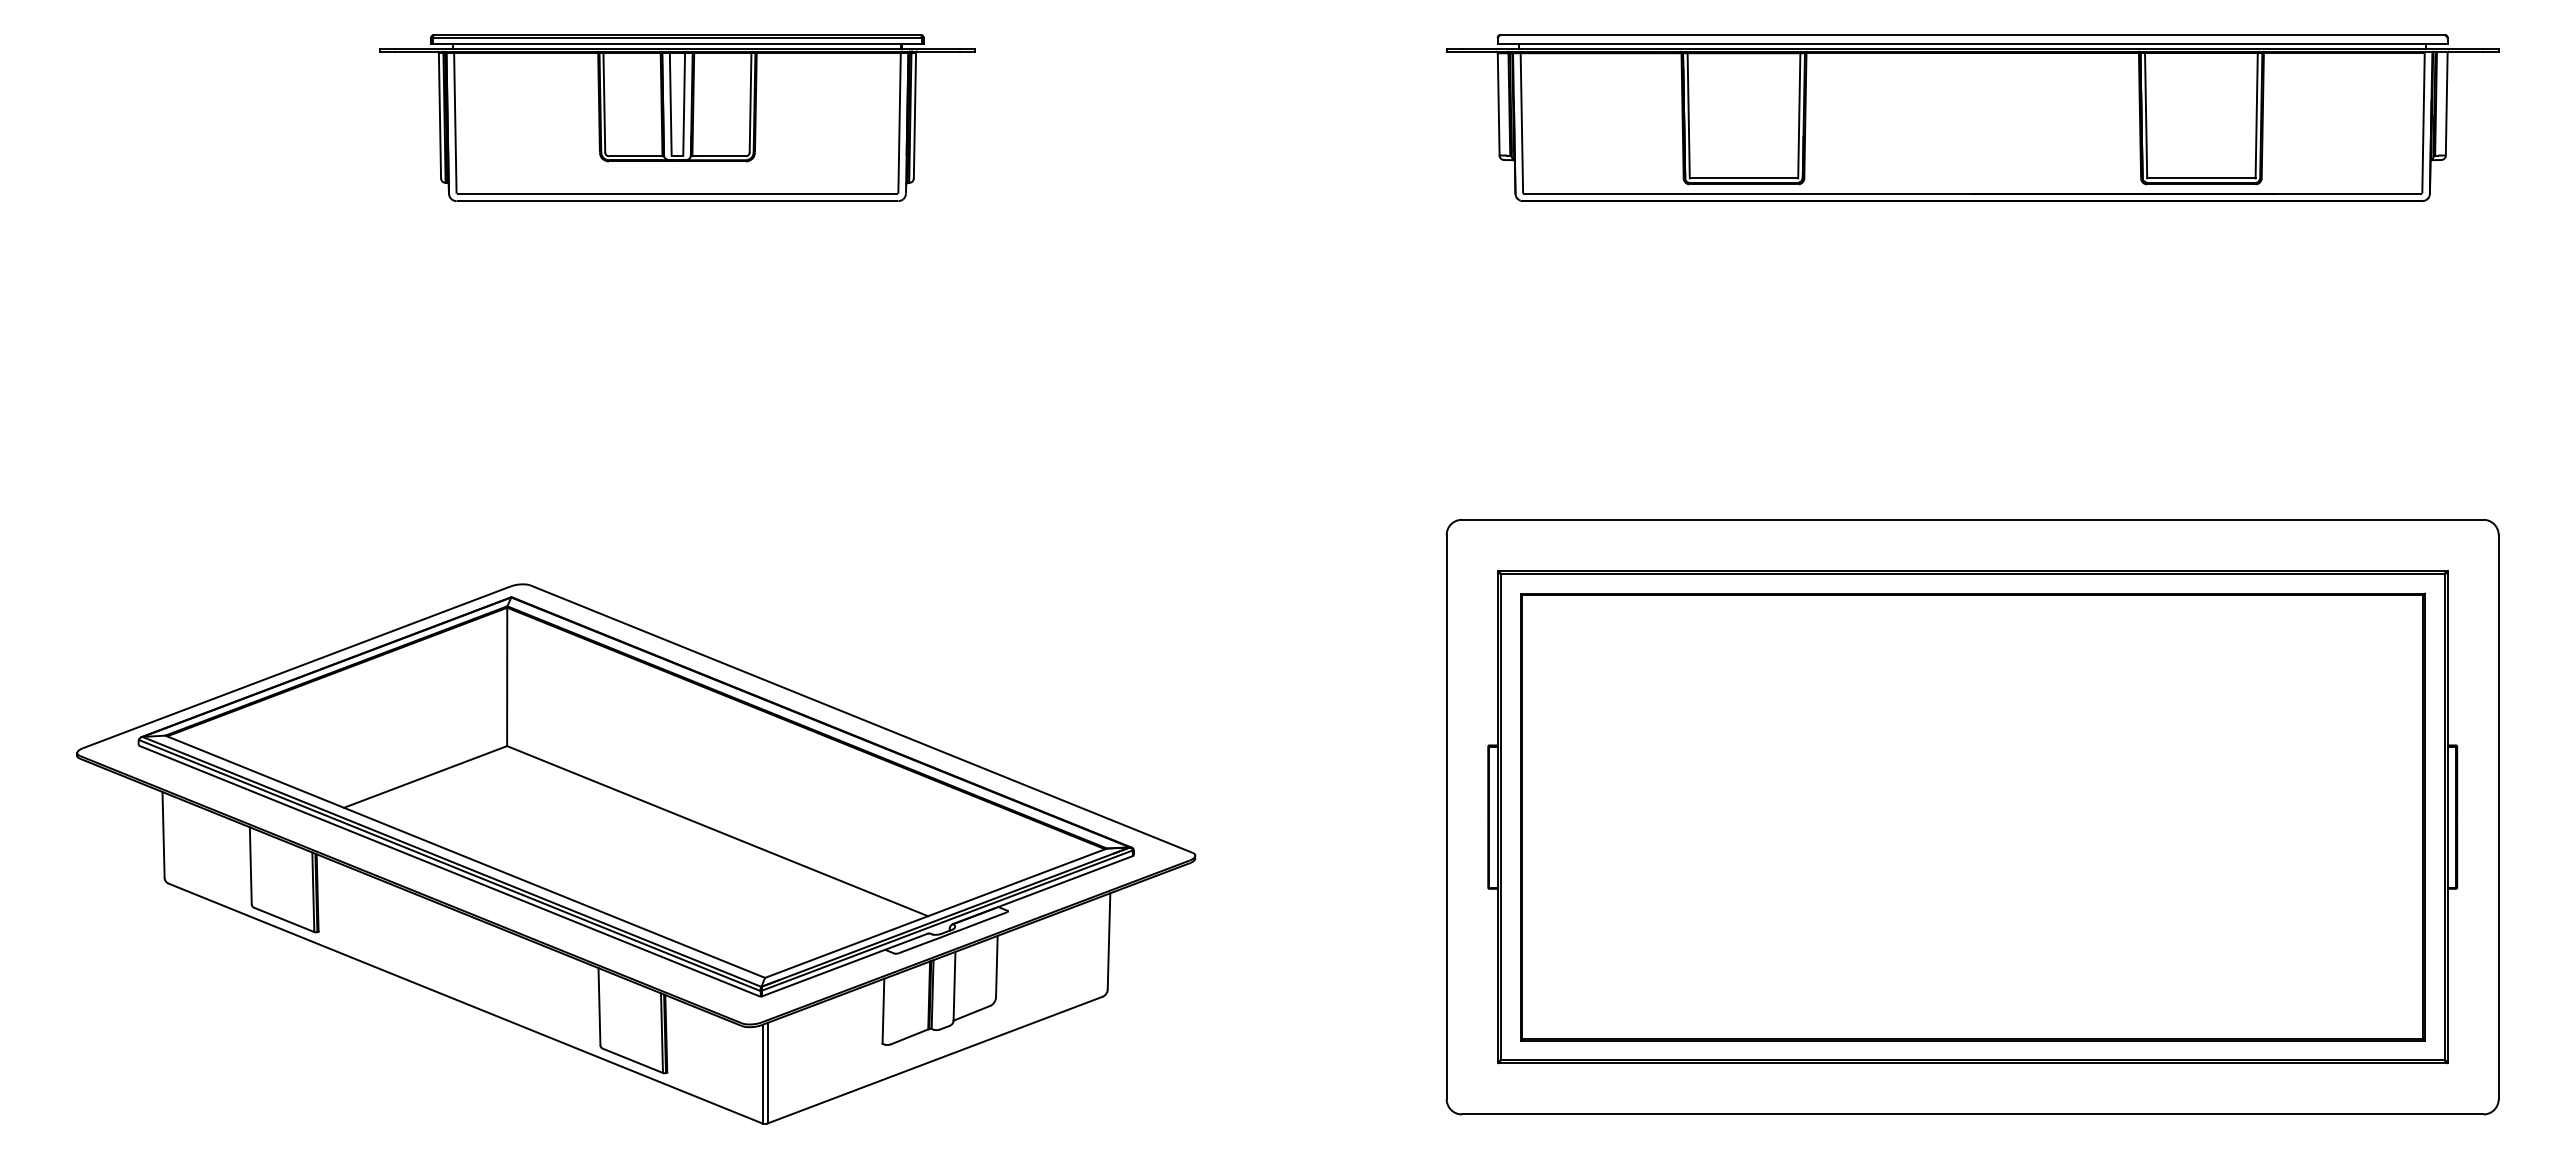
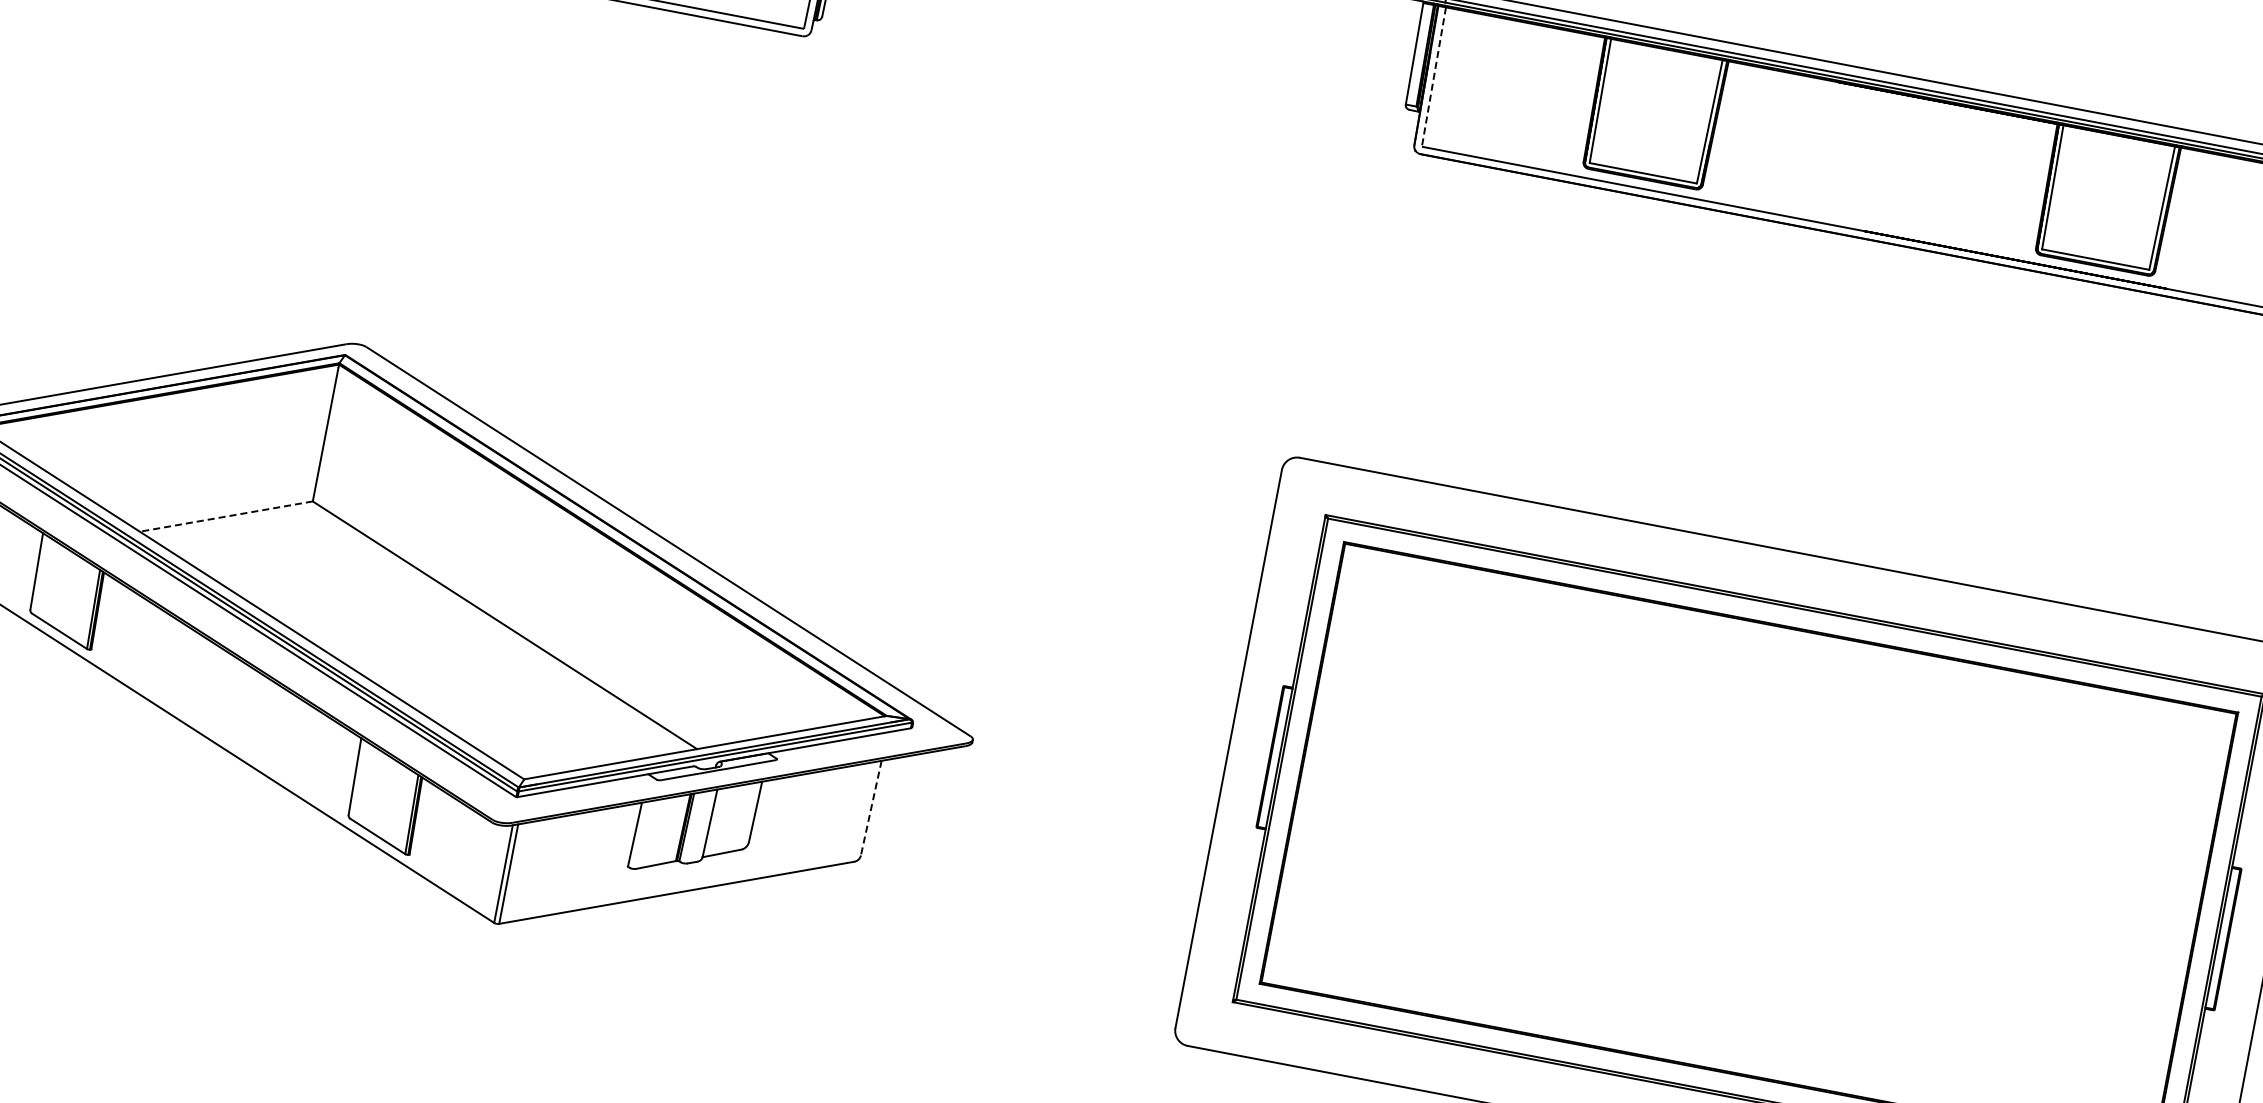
line: (1521, 123) -> (1433, 77), solid -> dashed
line: (425, 777) -> (226, 517), solid -> dashed
line: (1109, 941) -> (871, 808), solid -> dashed

